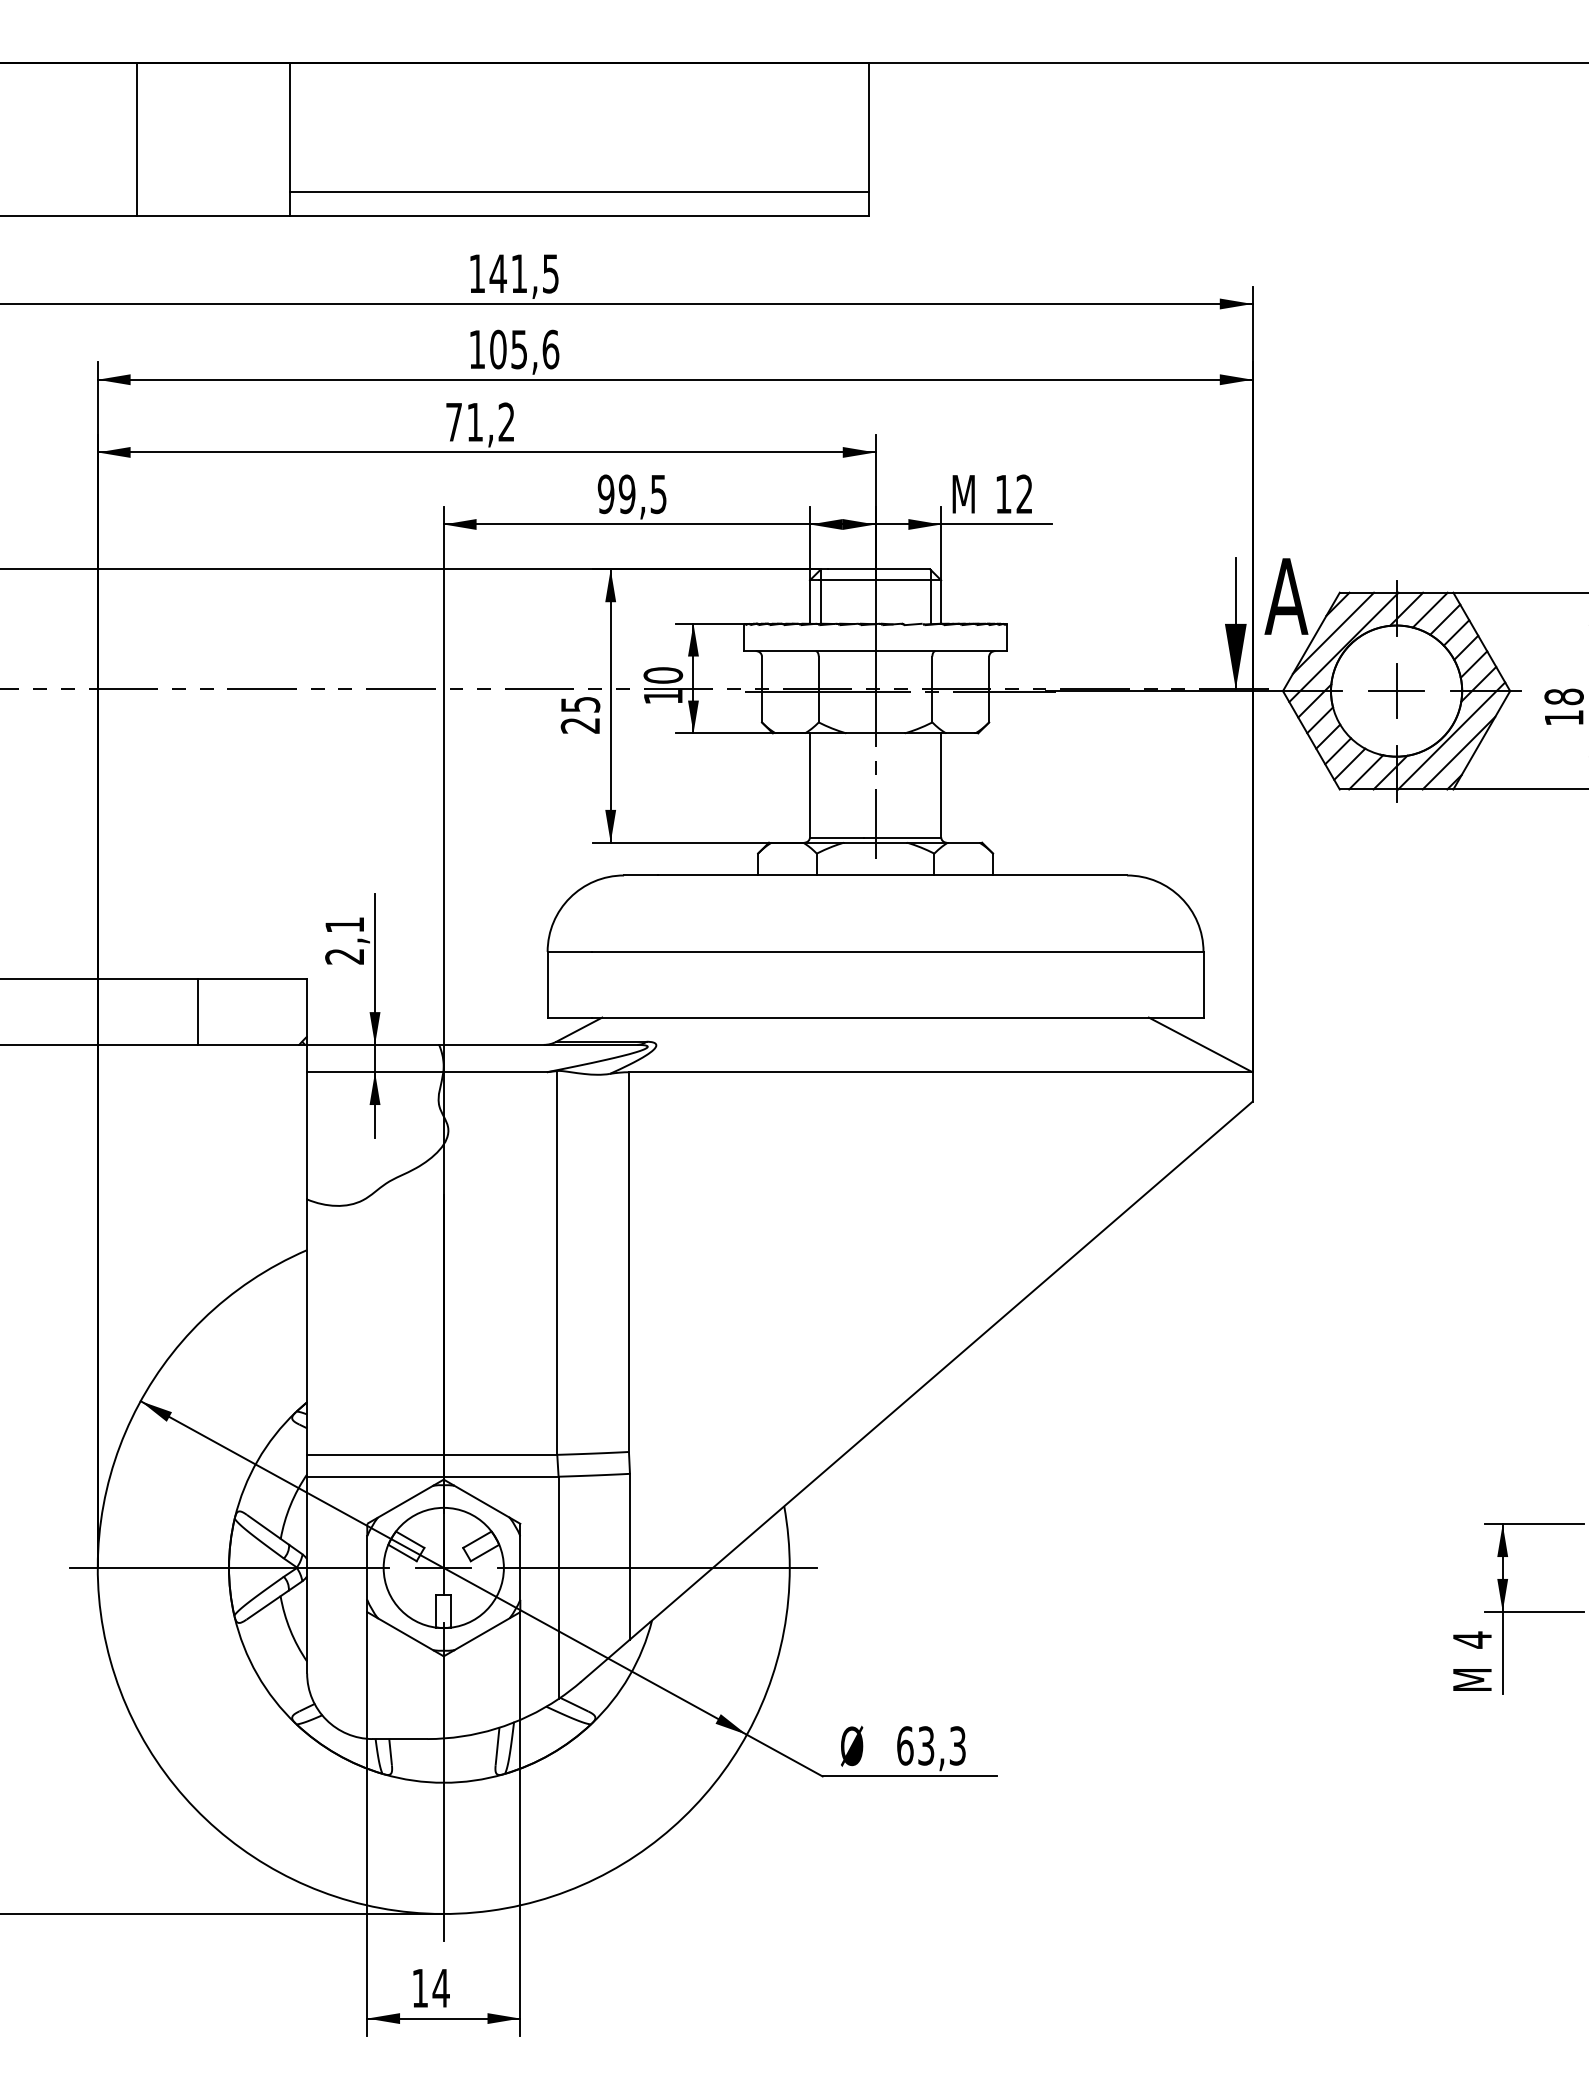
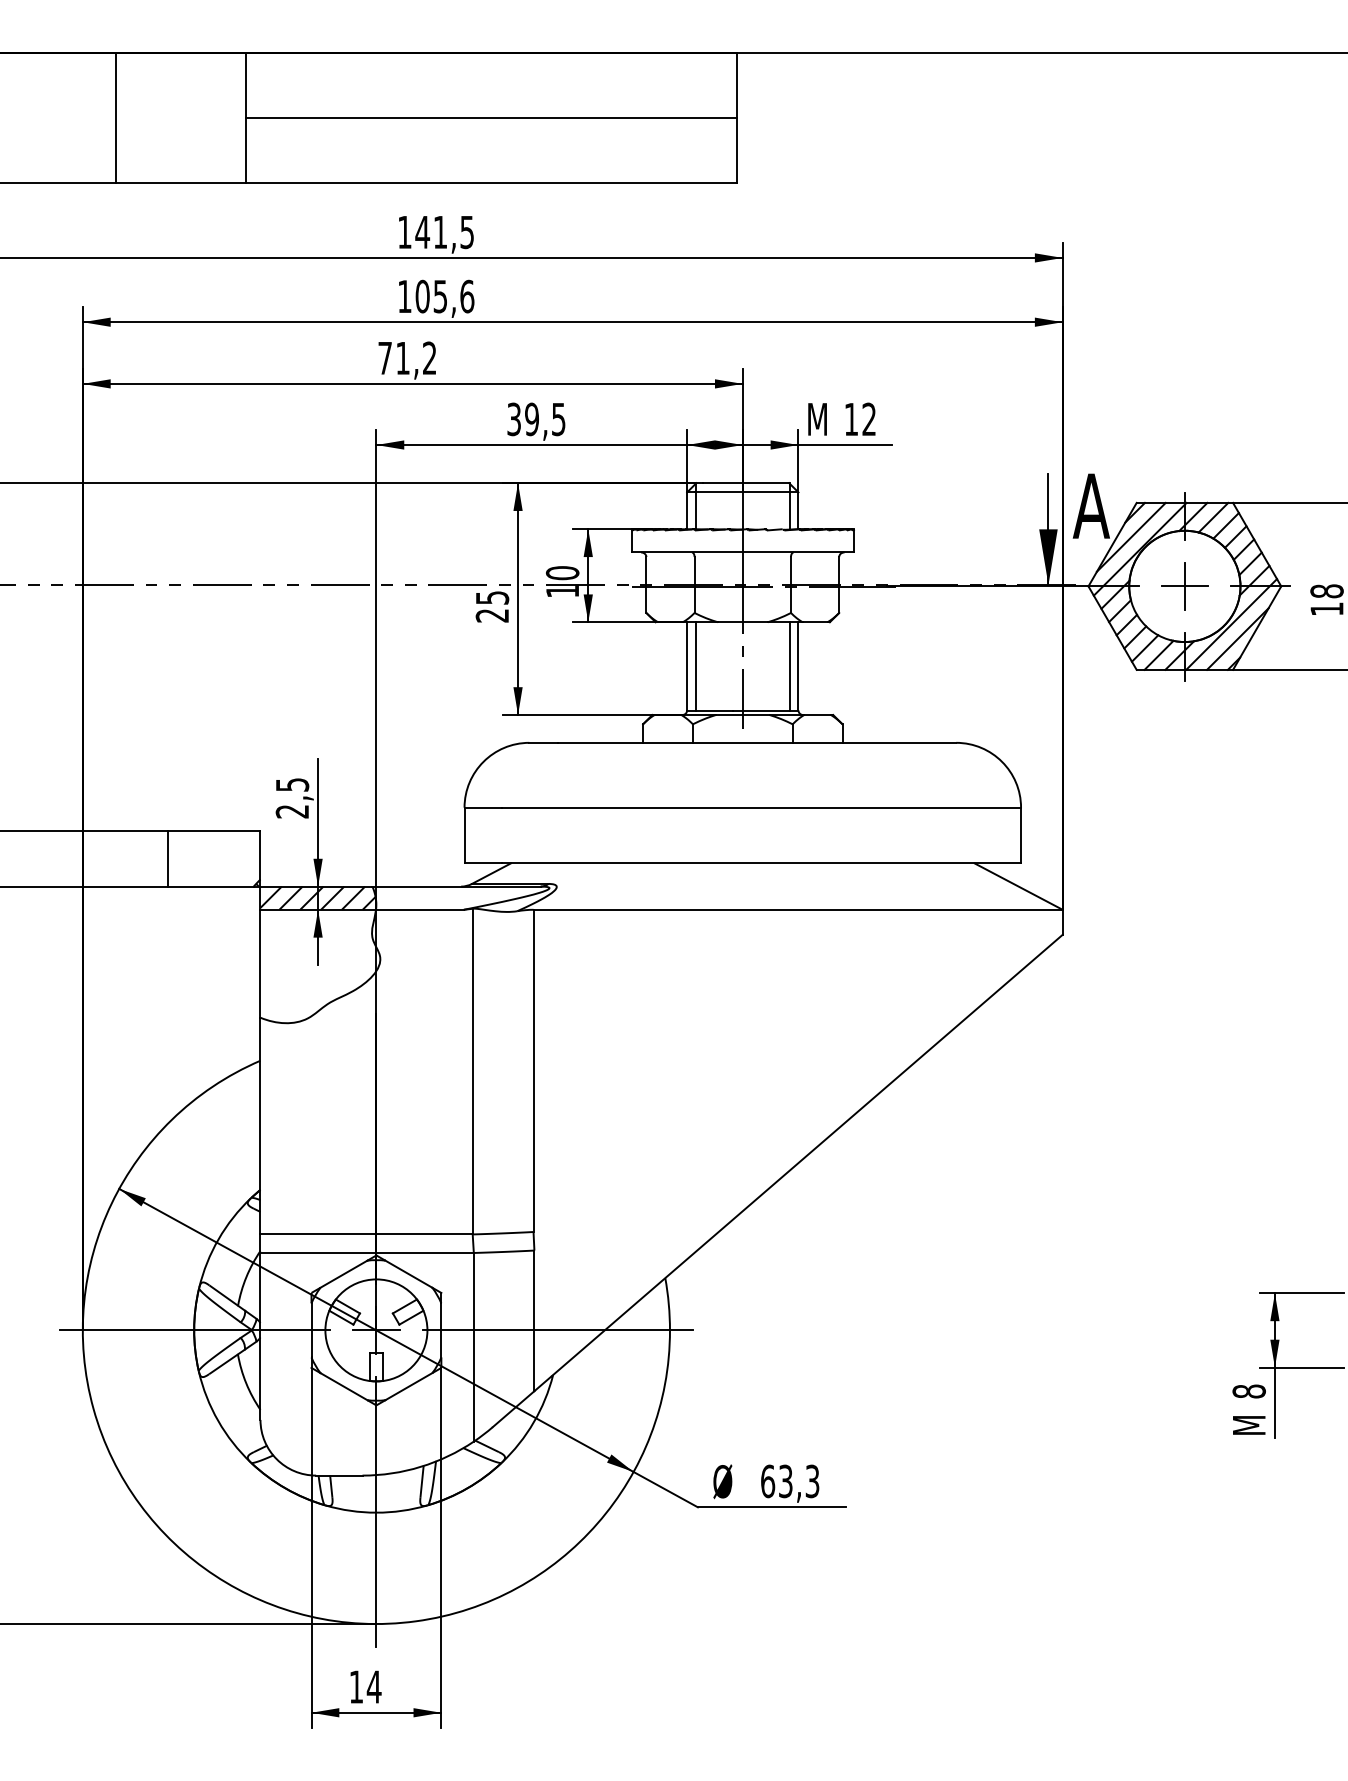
line: (579, 192) -> (491, 118), moved
text: (605, 493) -> (513, 418), 99,5 -> 39,5
line: (820, 785) -> (696, 666), added
line: (930, 785) -> (789, 666), added
text: (344, 924) -> (292, 784), 2,1 -> 2,5
hatch: (374, 1058) -> (317, 898), added
text: (1472, 1639) -> (1249, 1391), 4 -> 8

